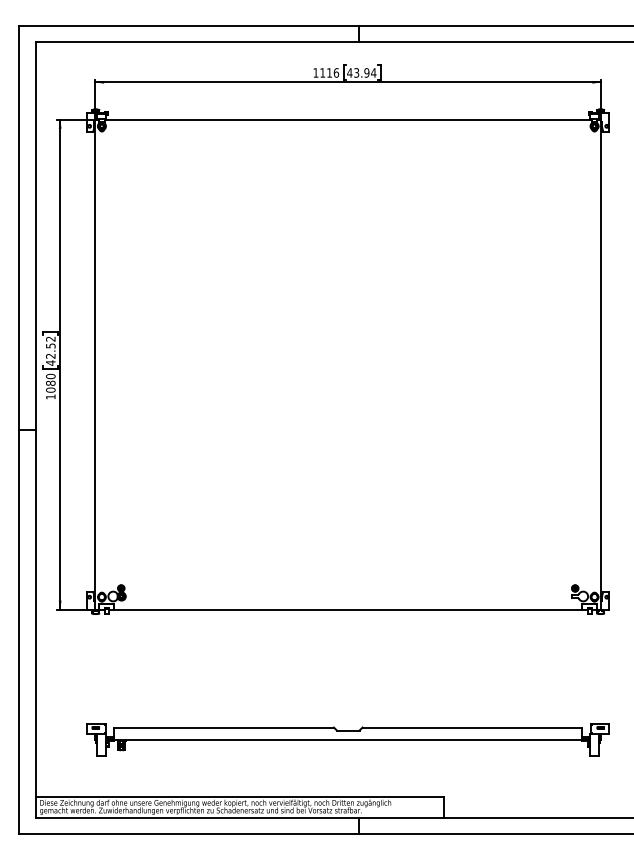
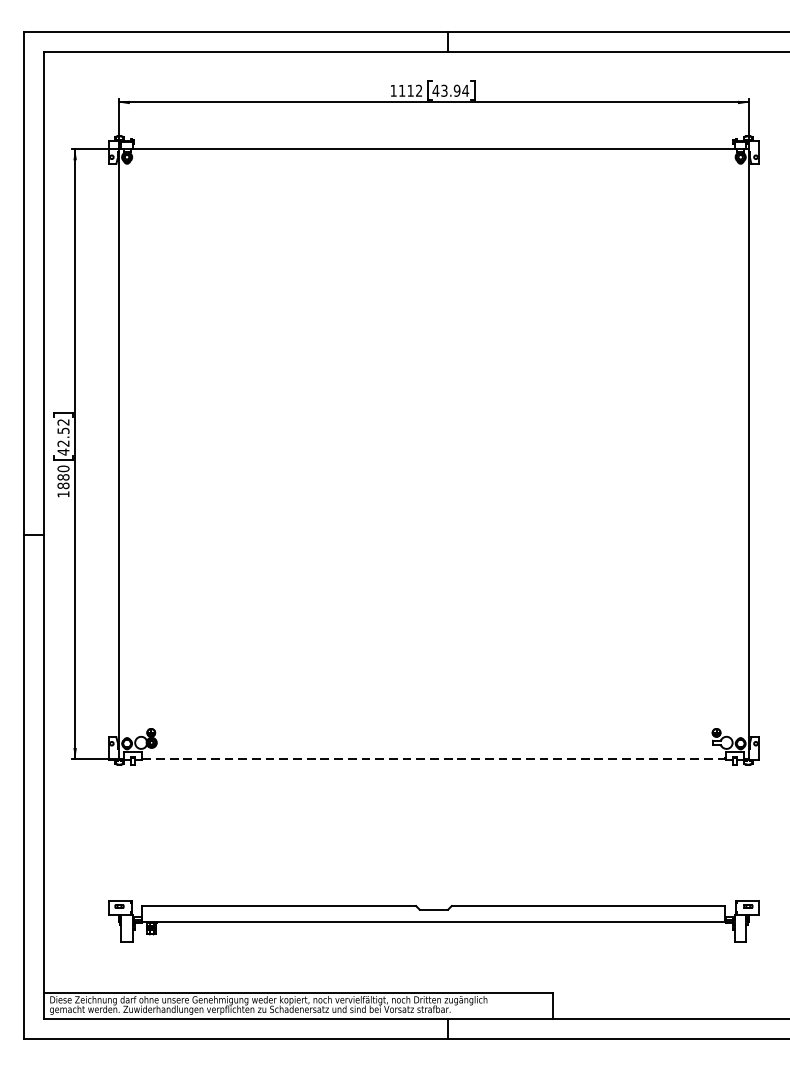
text: (336, 72) -> (419, 90), 1116 -> 1112
text: (50, 389) -> (63, 485), 1080 -> 1880
line: (348, 609) -> (434, 759), solid -> dashed

